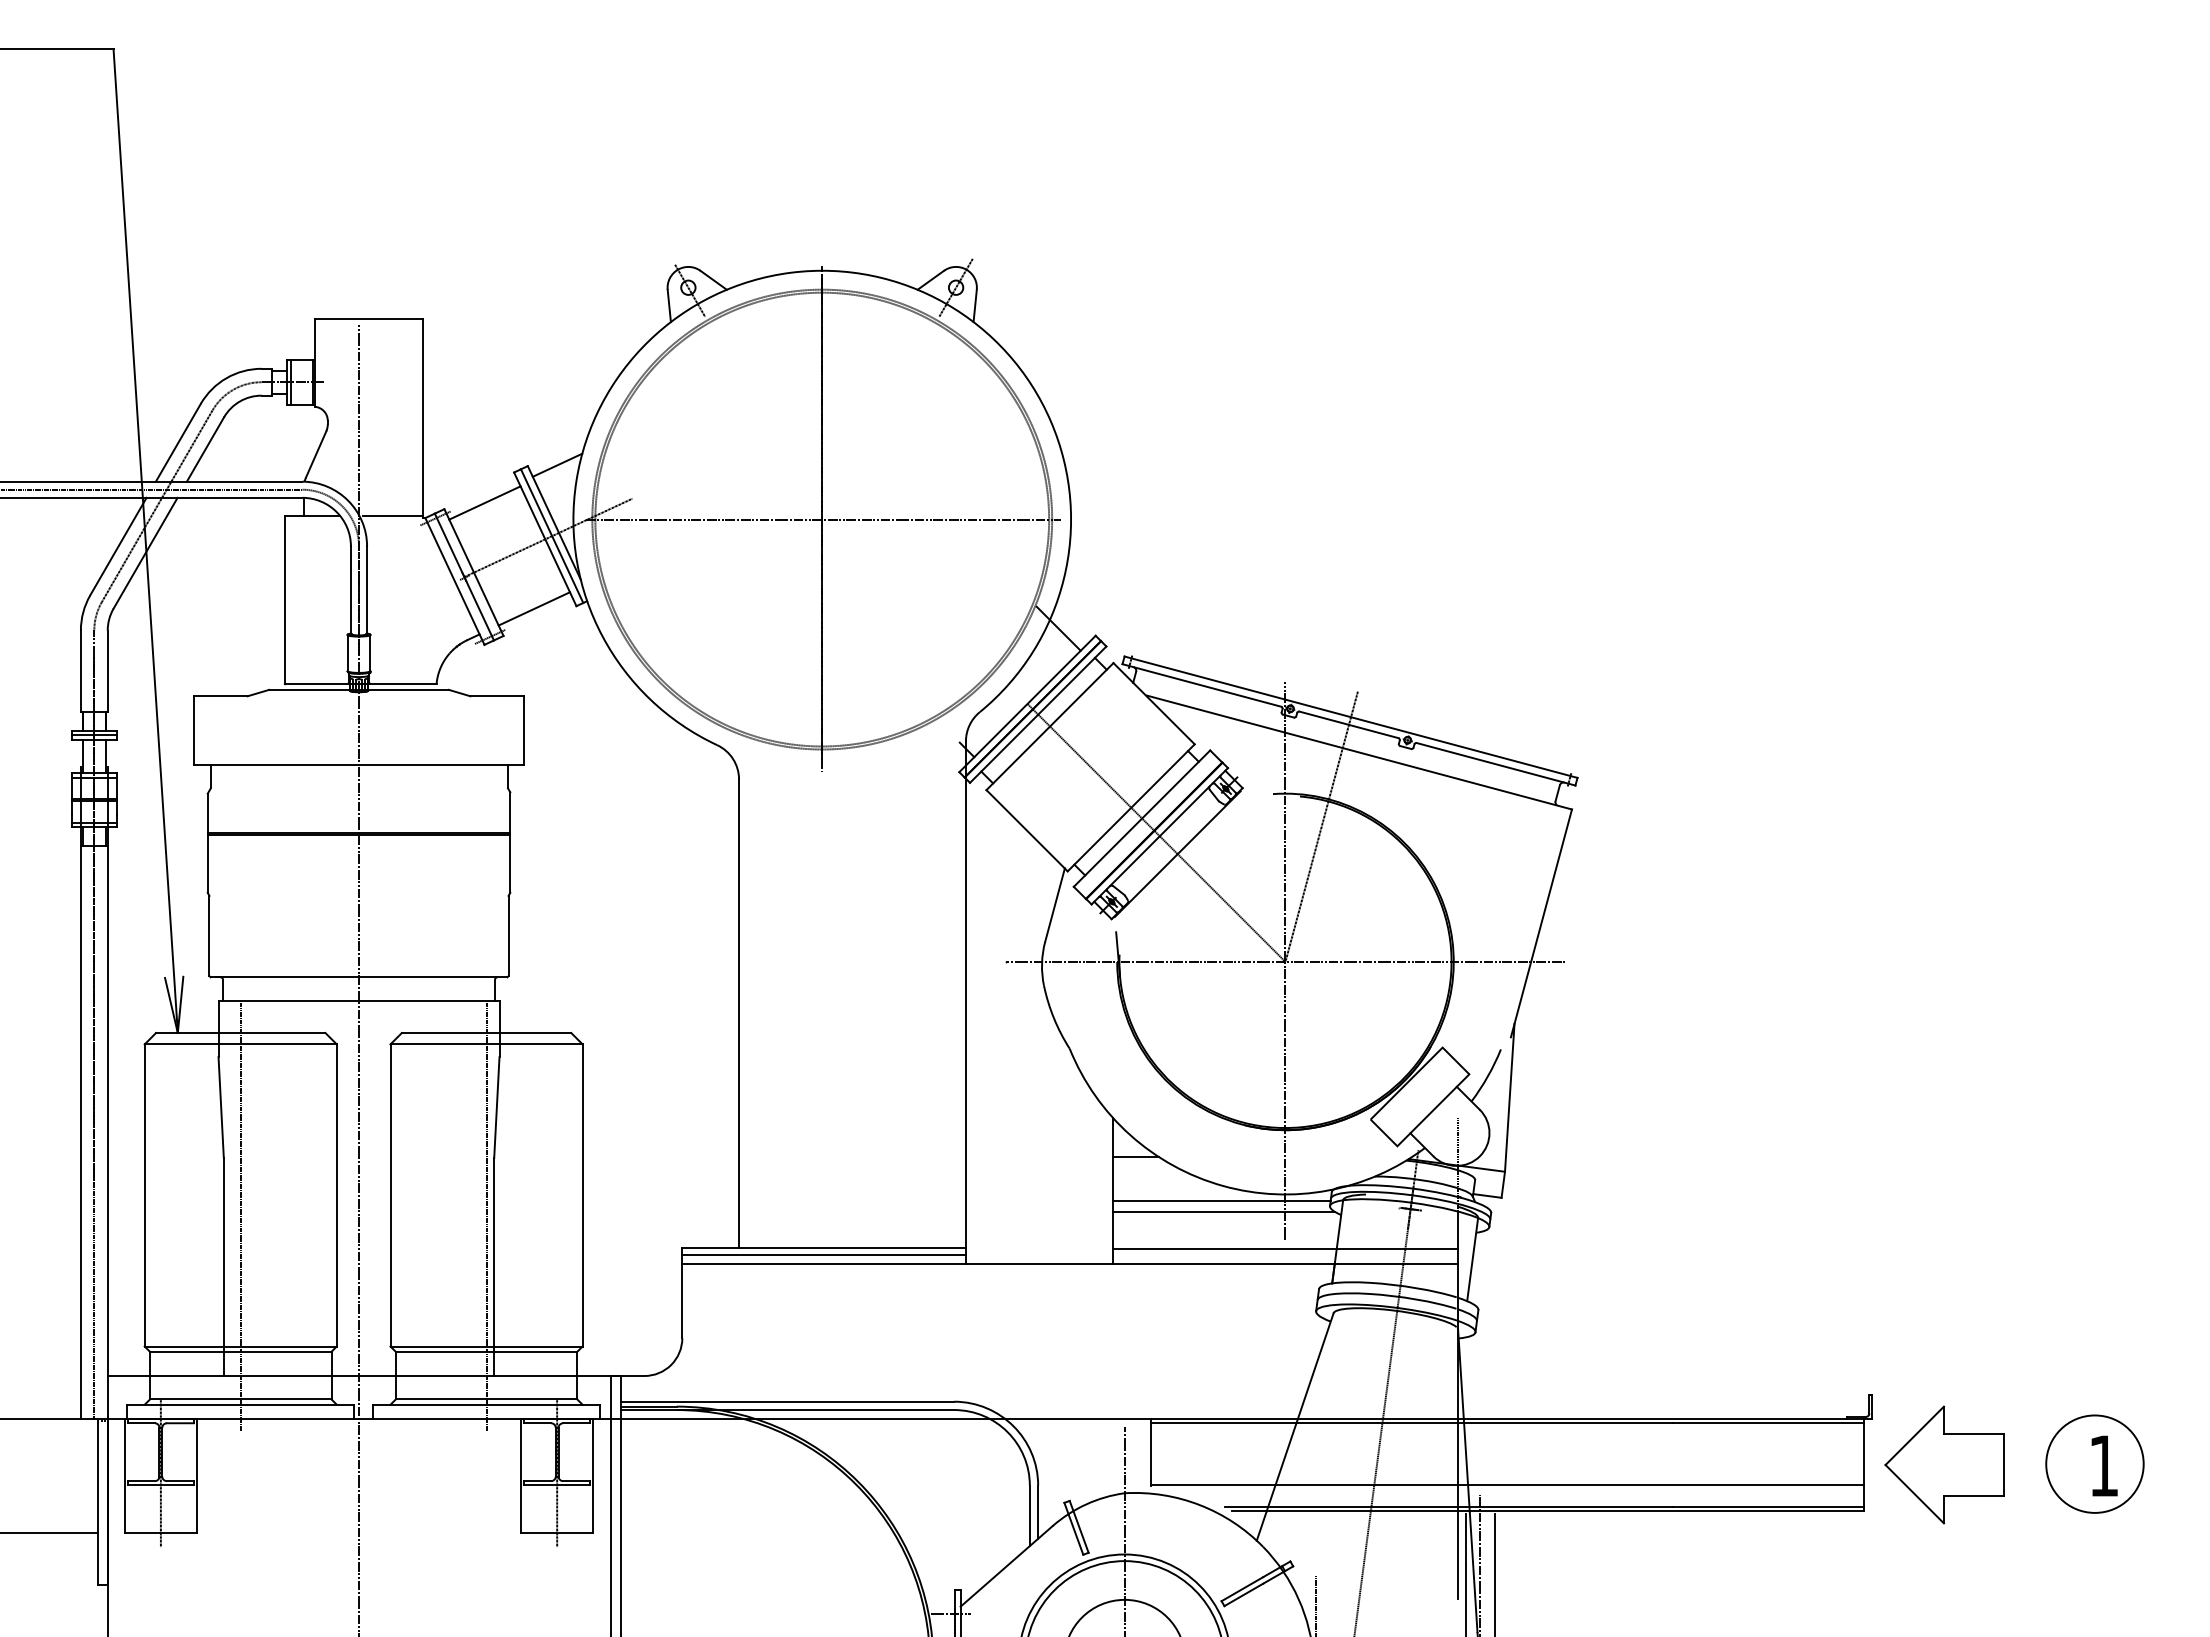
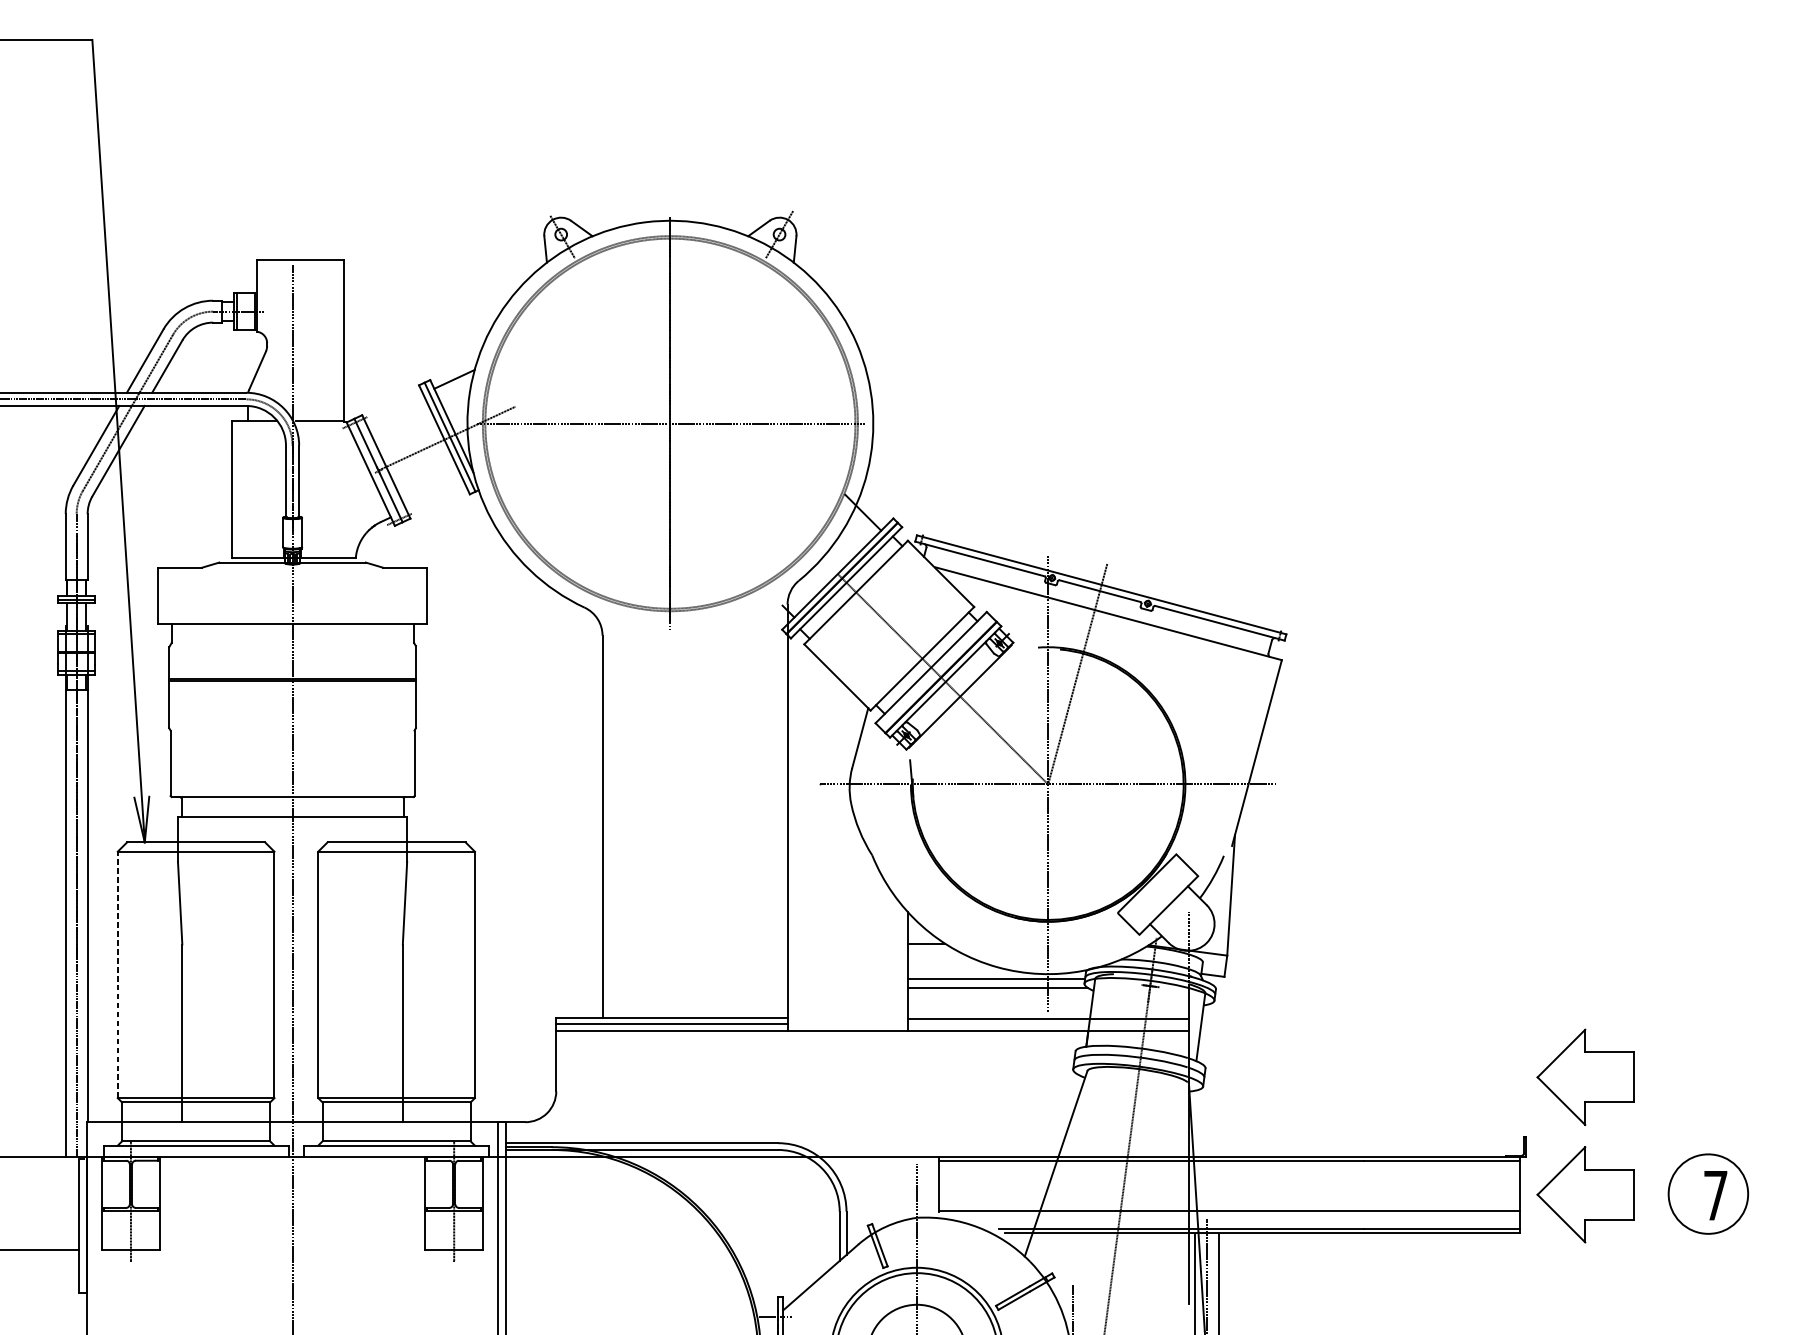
line: (484, 502) -> (394, 409), removed
line: (533, 608) -> (434, 496), removed
line: (144, 1194) -> (117, 974), solid -> dashed
line: (240, 1215) -> (195, 991), removed
line: (486, 1215) -> (396, 991), removed
part: (1944, 1320) -> (1585, 1076), added
text: (2103, 1465) -> (1715, 1195), 1 -> 7

